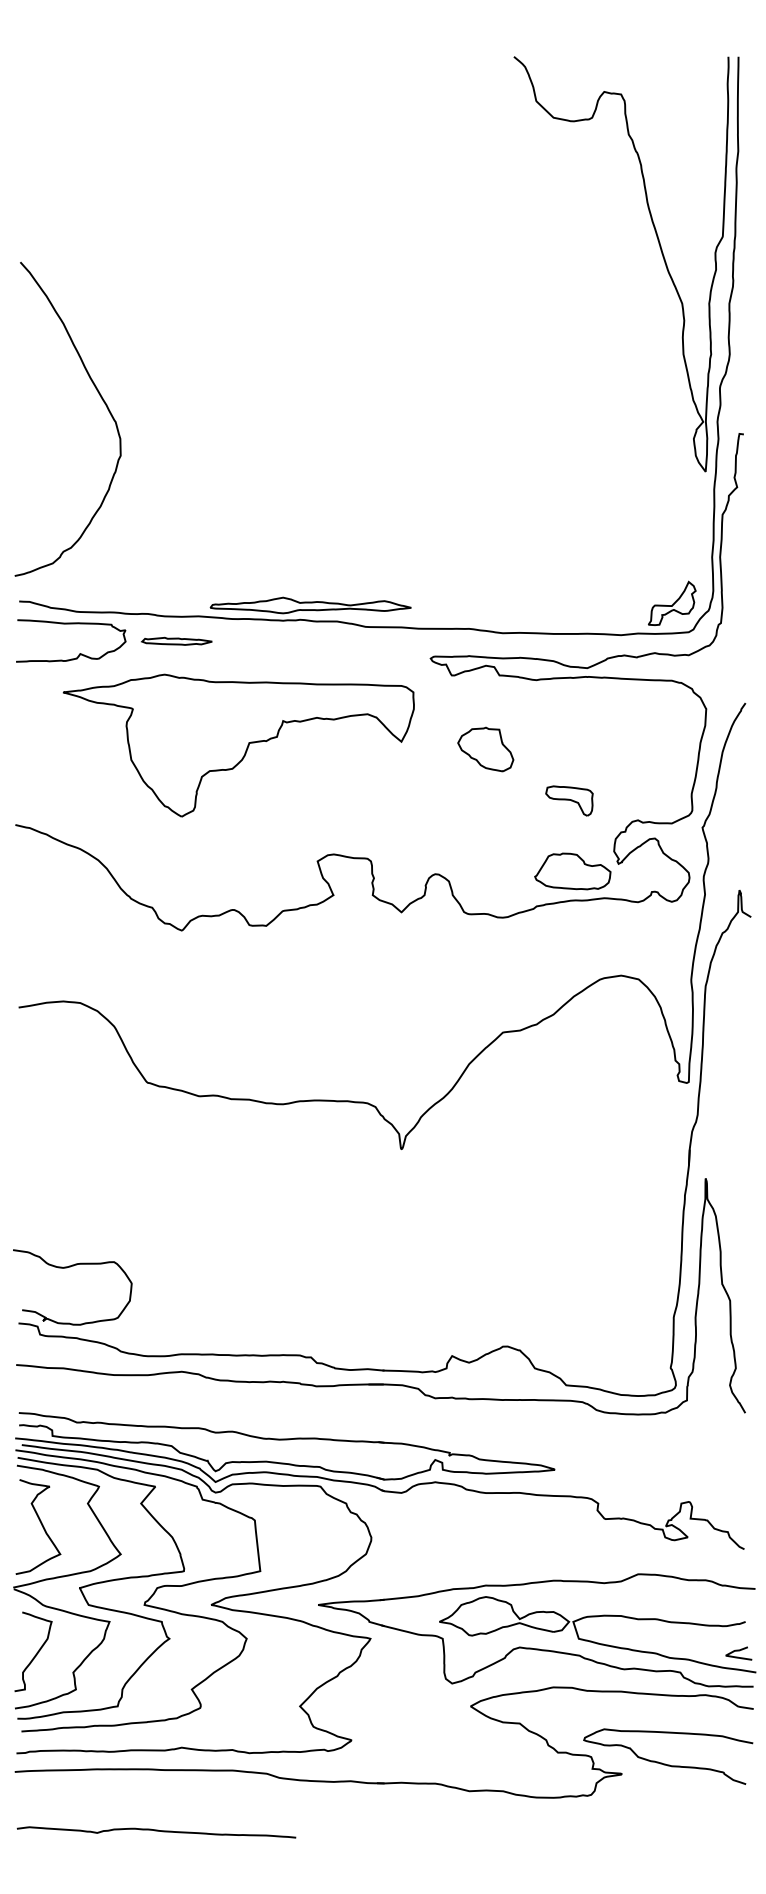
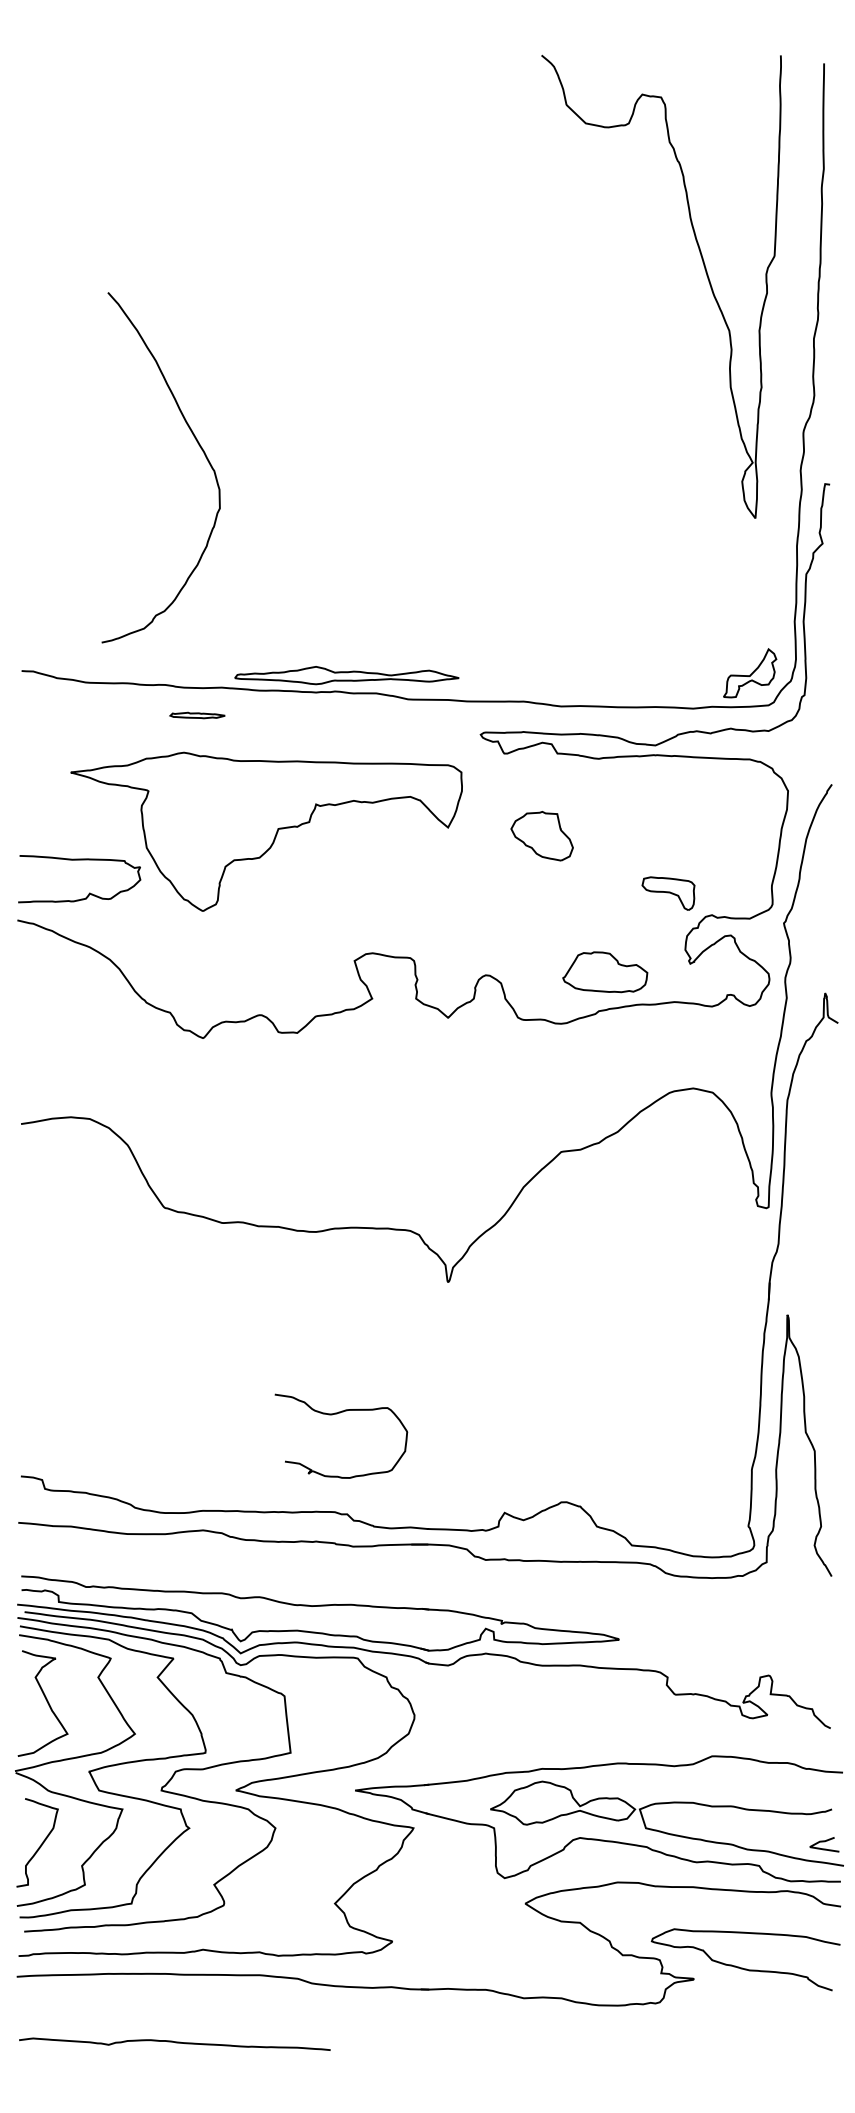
curve: (661, 254) -> (706, 276), moved
curve: (101, 399) -> (198, 445), moved
part: (176, 641) -> (197, 715), size x0.7
curve: (80, 652) -> (89, 892), moved
part: (569, 800) -> (668, 893), moved
part: (573, 871) -> (605, 972), moved
curve: (69, 1267) -> (337, 1414), moved

